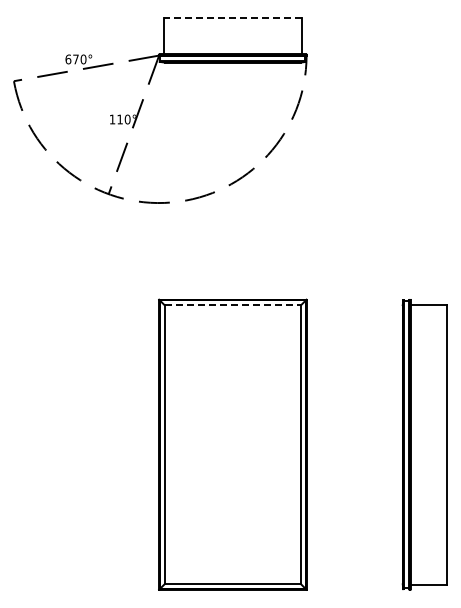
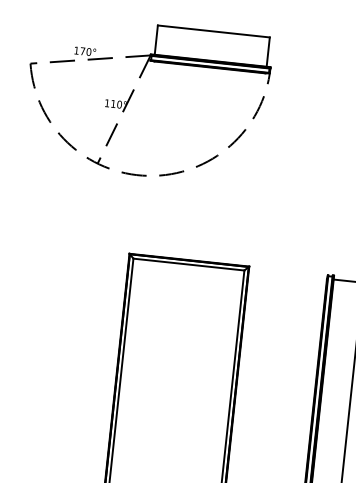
line: (232, 18) -> (213, 31), dashed -> solid
text: (68, 59) -> (76, 50), 670° -> 170°
line: (233, 305) -> (189, 264), dashed -> solid

